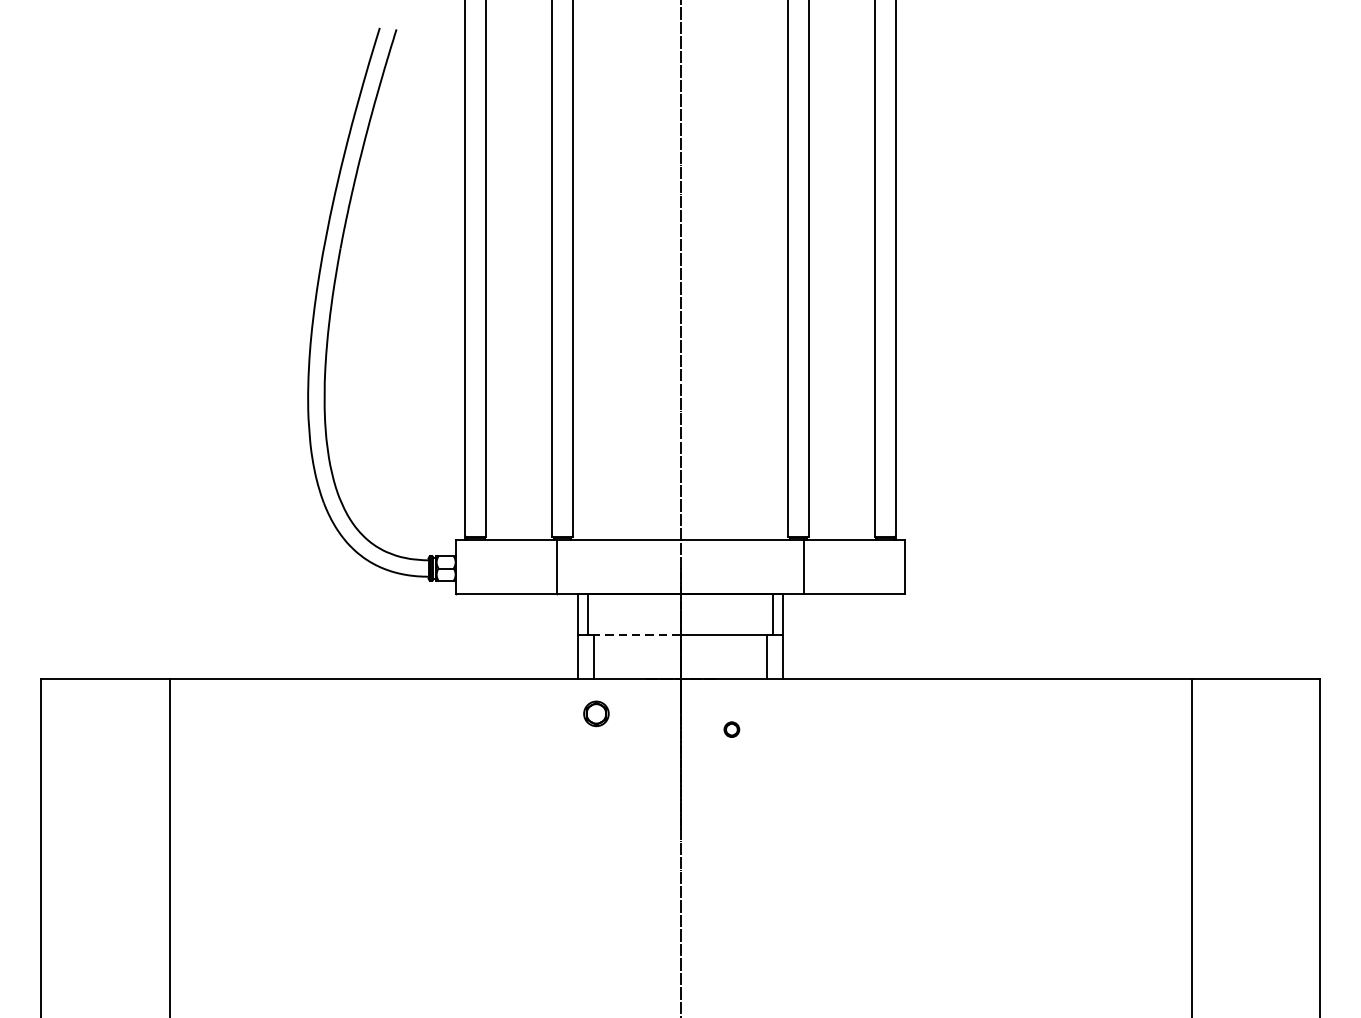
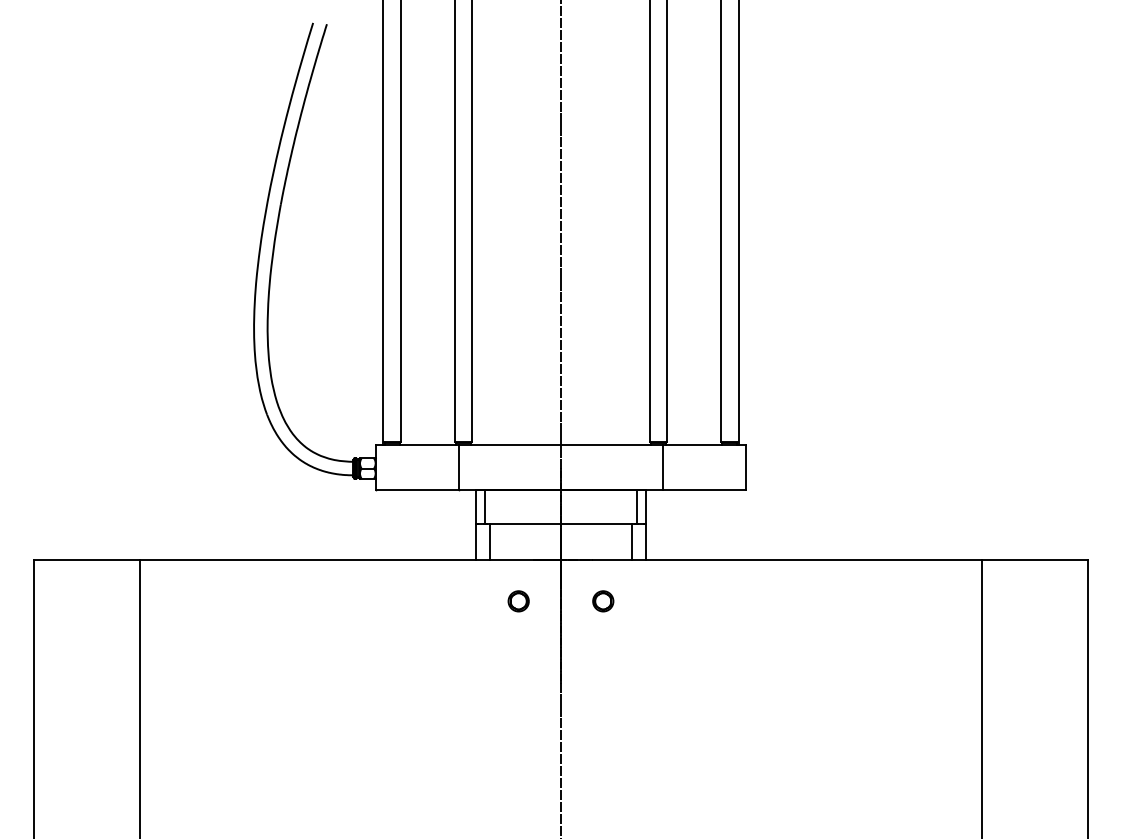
line: (637, 635) -> (525, 523), dashed -> solid
part: (596, 714) -> (518, 601), moved
part: (732, 729) -> (603, 601), size x1.67

